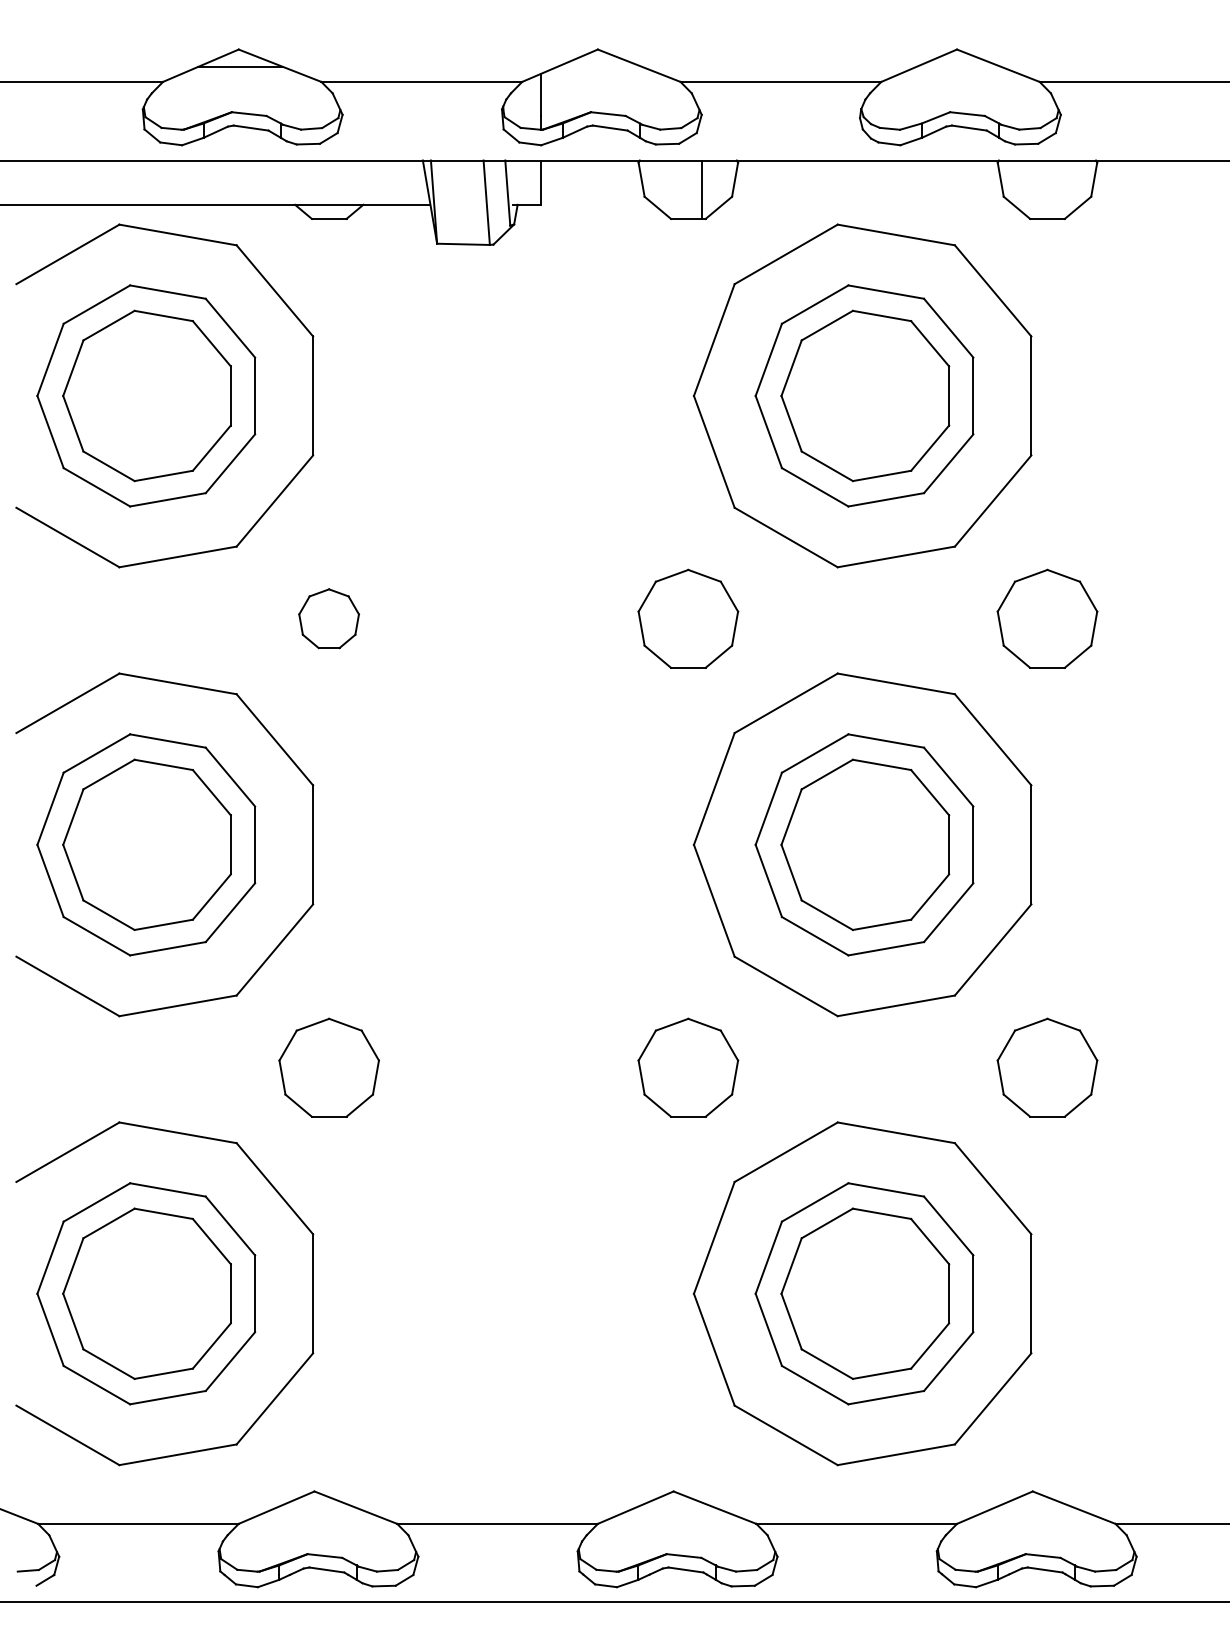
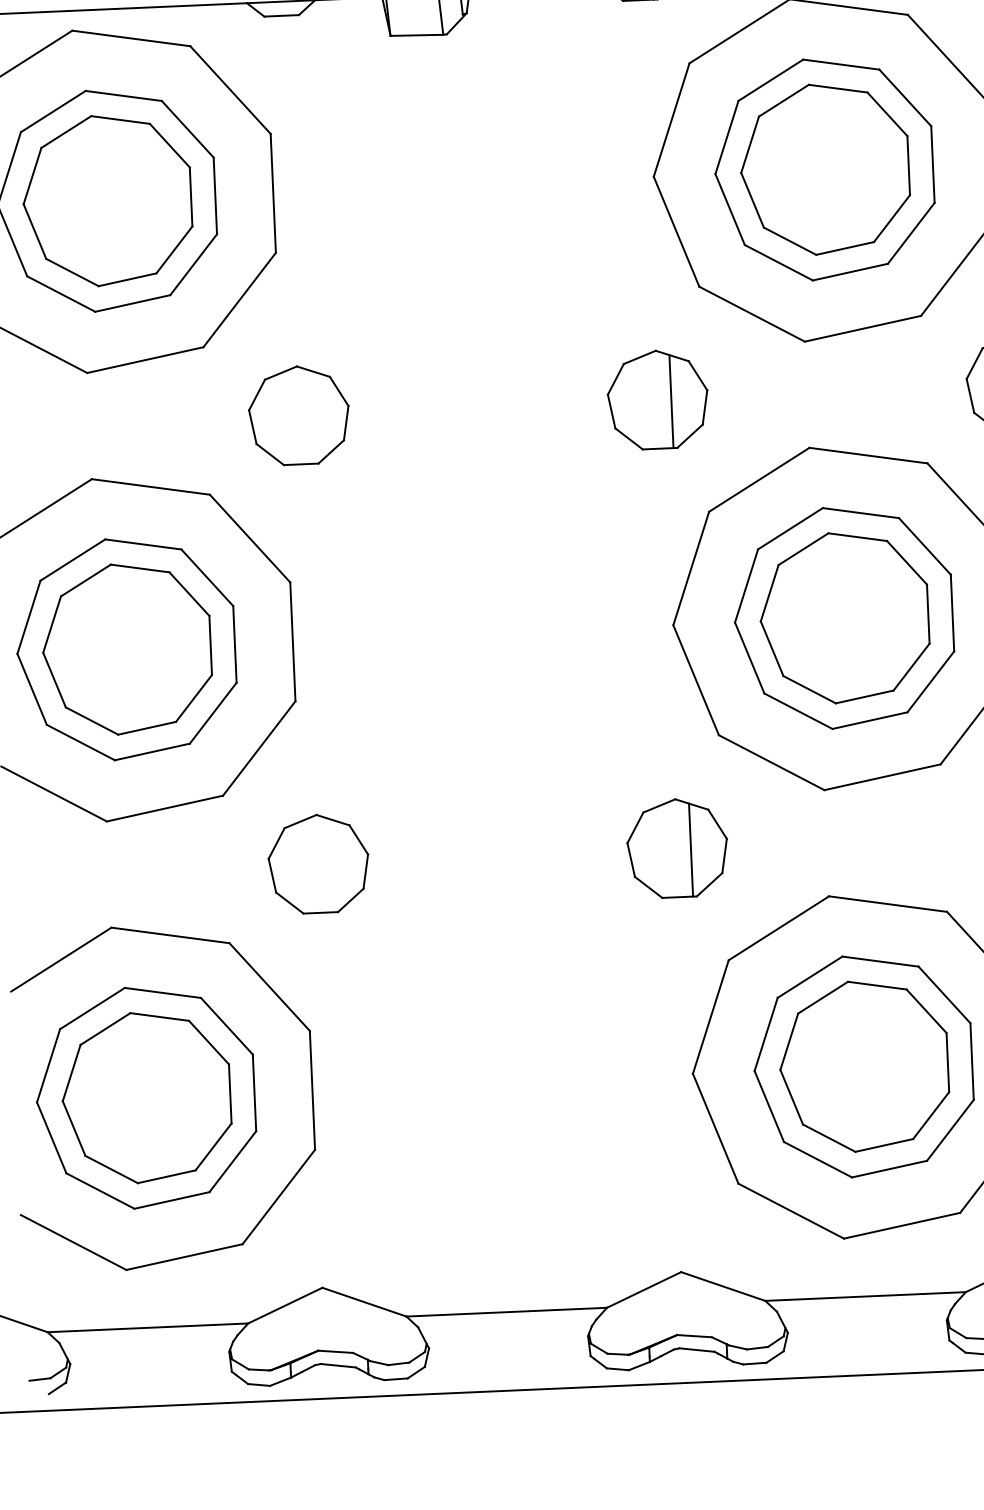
part: (328, 618) -> (298, 415), size x1.67
line: (701, 620) -> (671, 400), added
line: (701, 1069) -> (690, 849), added

